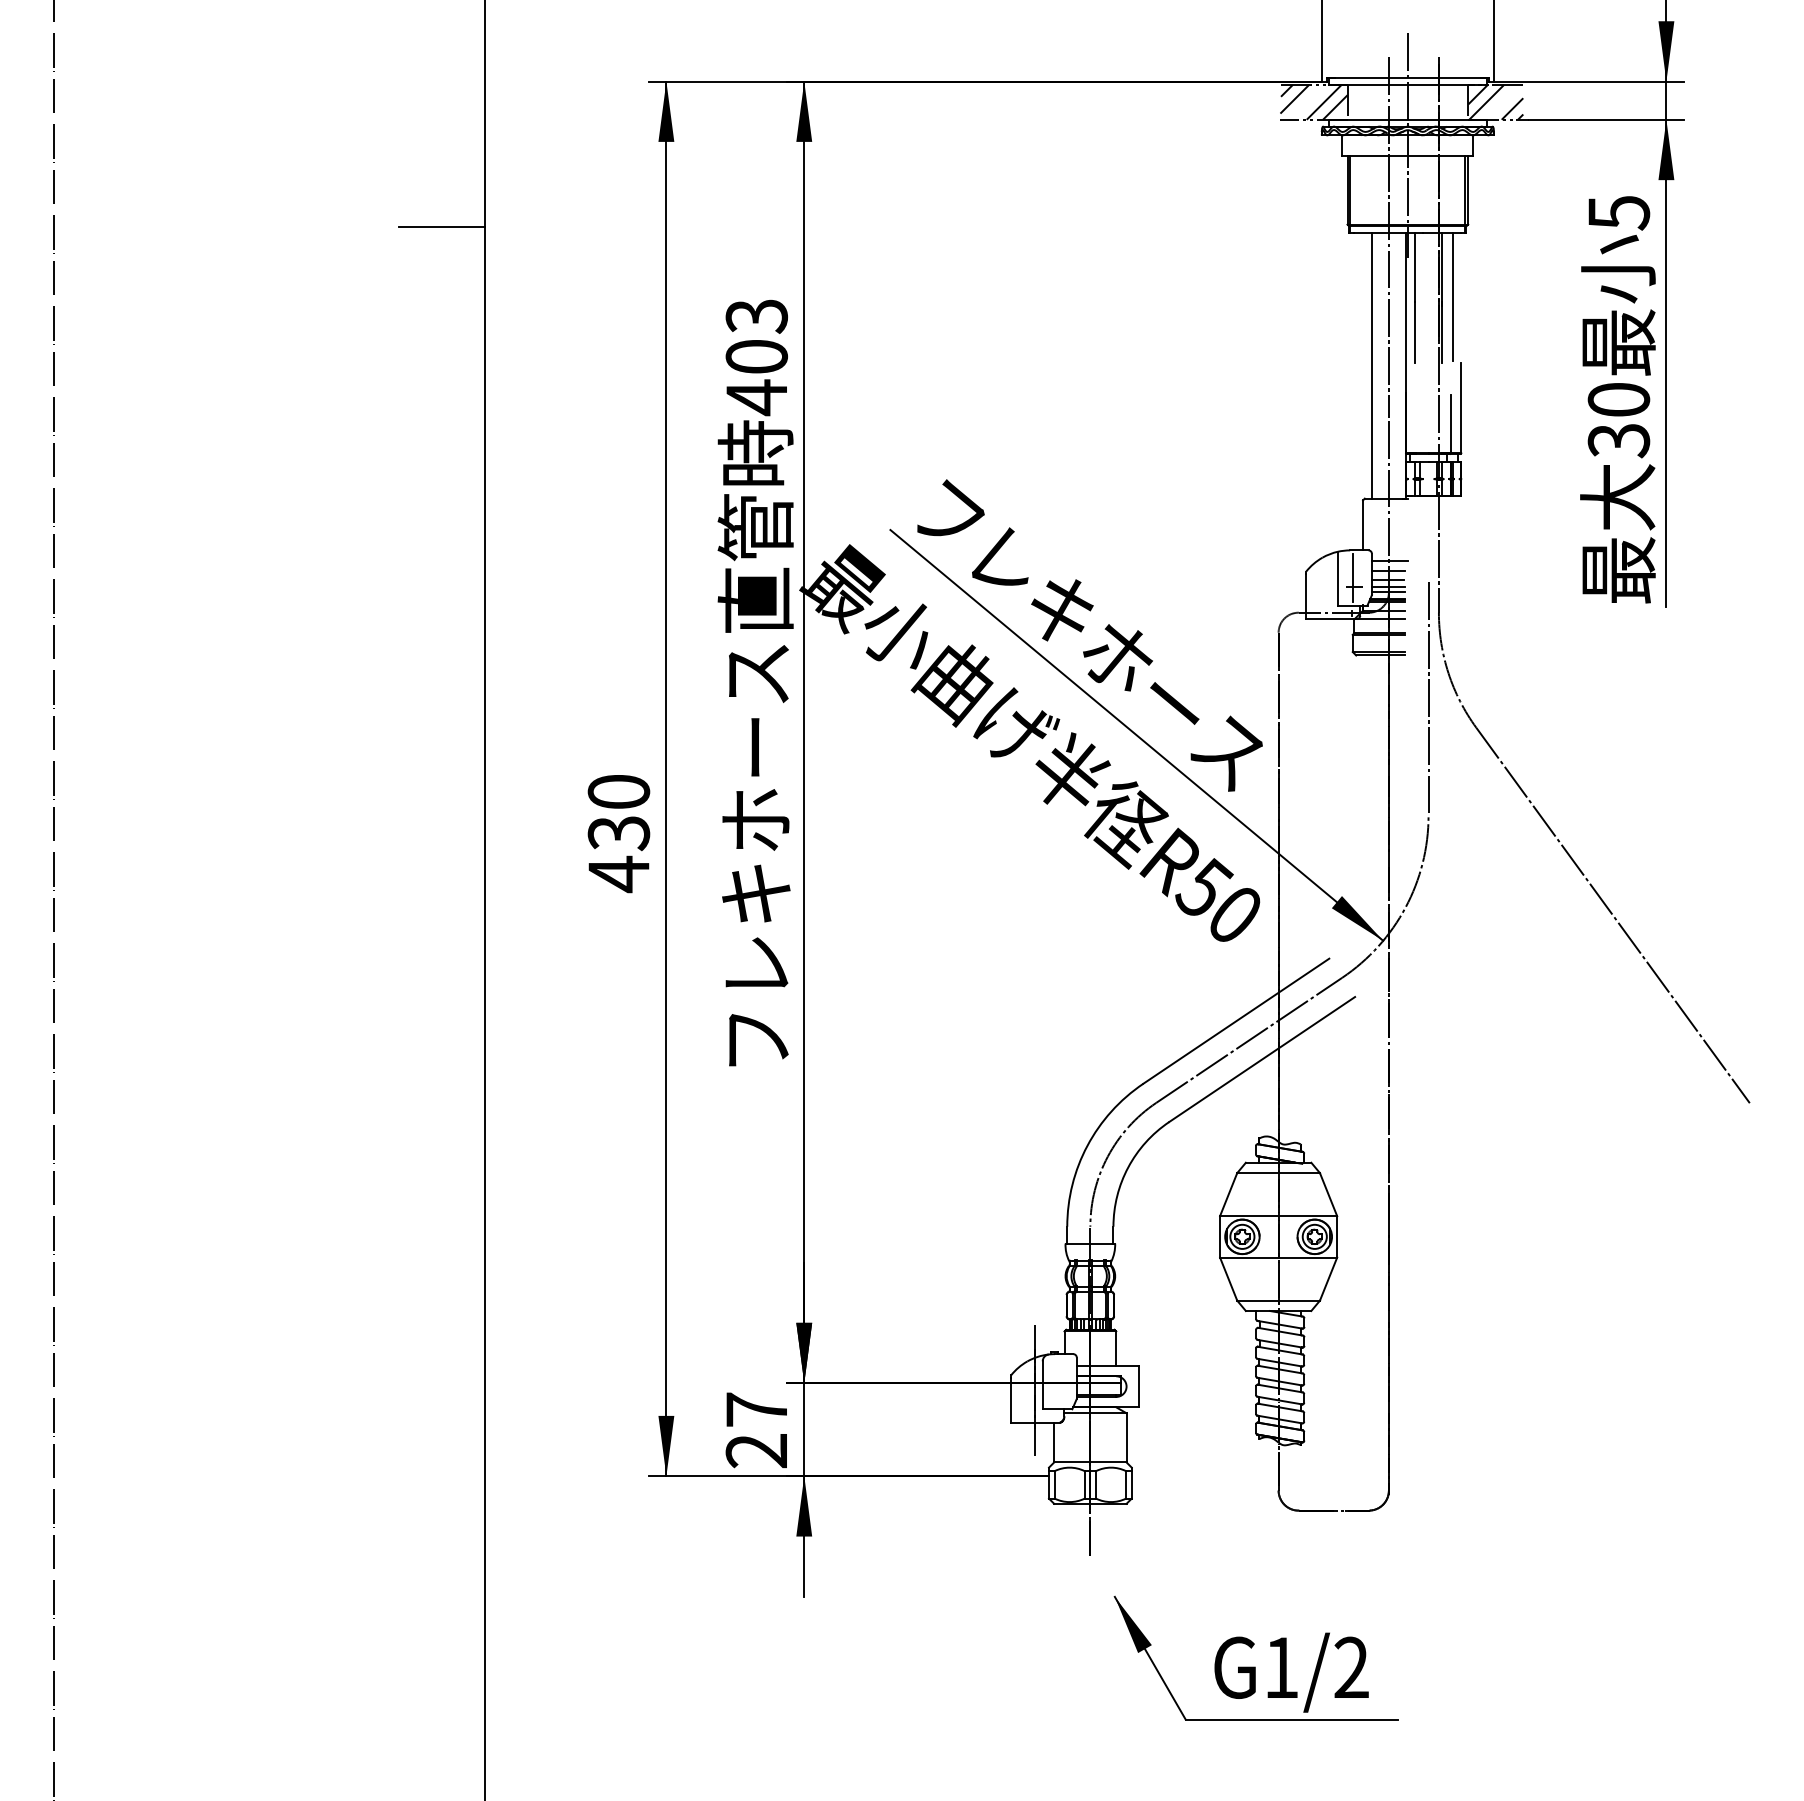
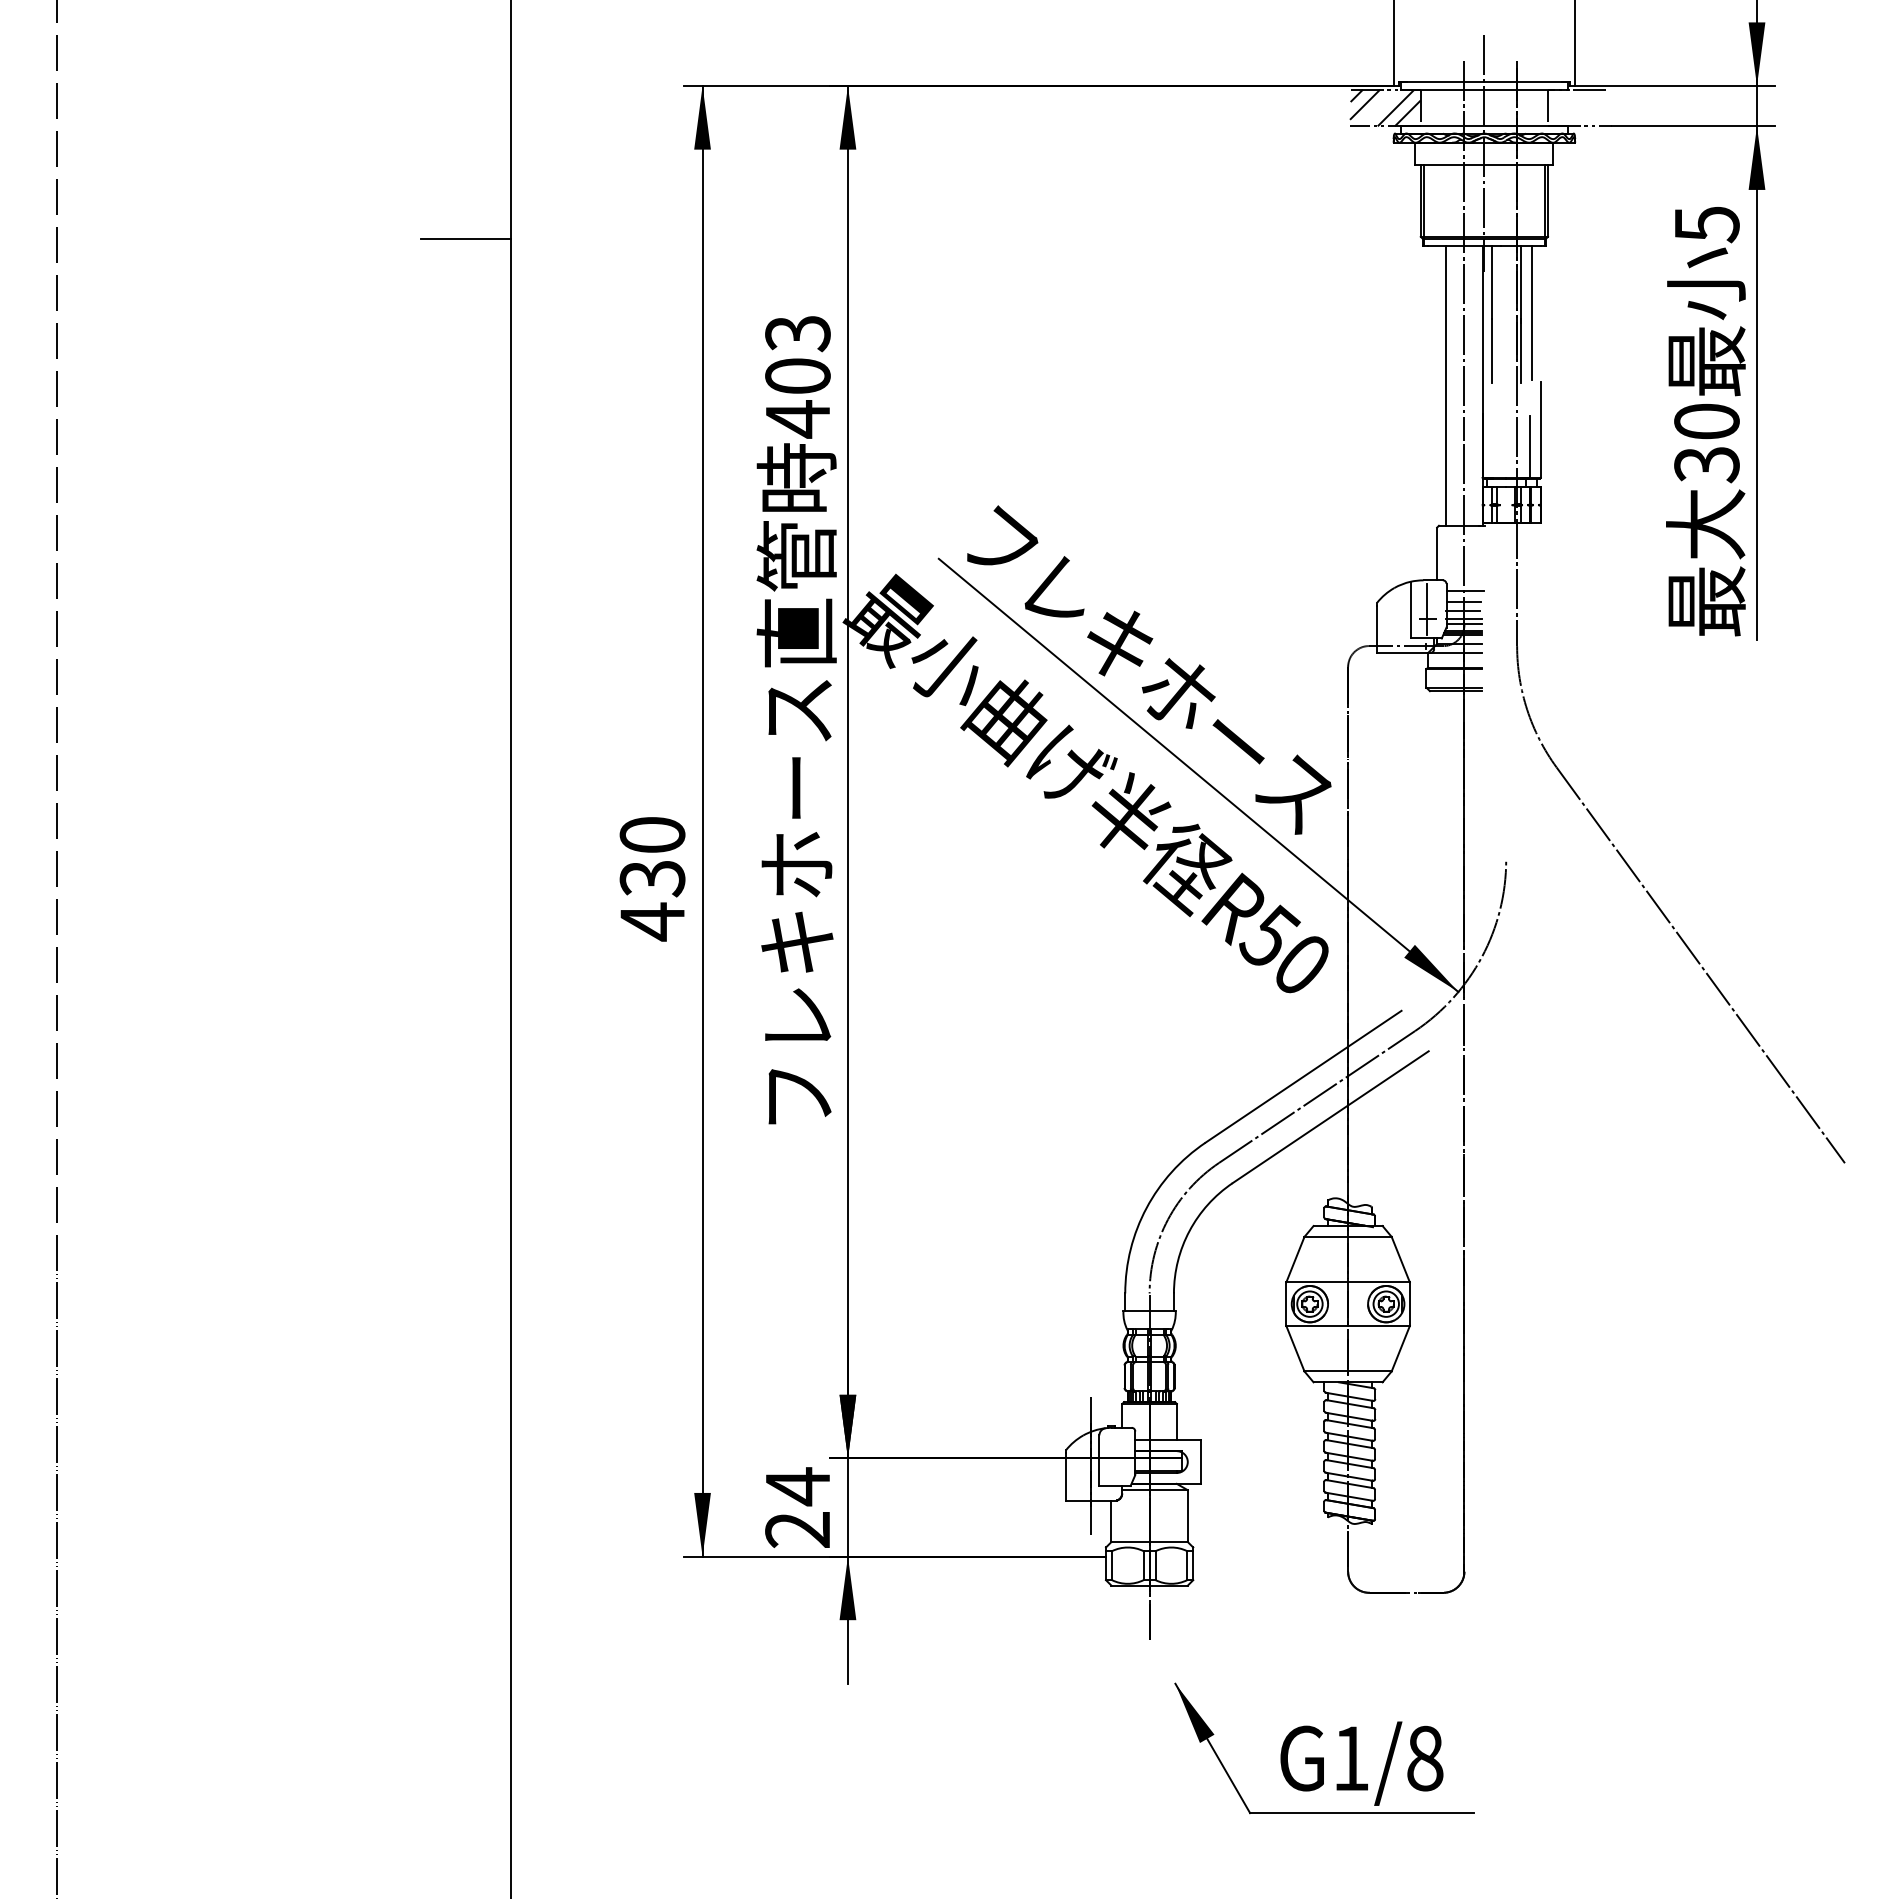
hatch: (1496, 101) -> (1577, 107), removed
line: (1428, 699) -> (1506, 737), removed
text: (756, 1409) -> (797, 1486), 27 -> 24
text: (1352, 1667) -> (1425, 1758), G1/2 -> G1/8

